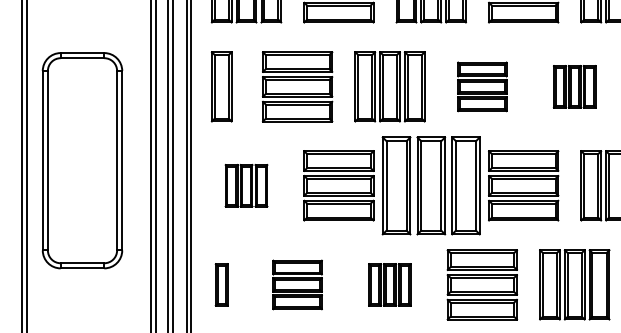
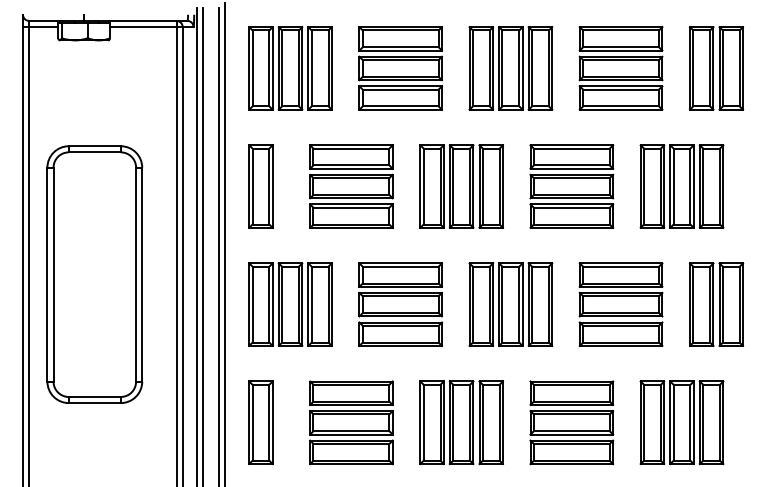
part: (482, 86) -> (571, 186), size x1.43
part: (574, 86) -> (681, 186), size x1.67
part: (246, 185) -> (290, 304), size x1.67
part: (430, 185) -> (510, 304), size x0.71
part: (221, 284) -> (260, 422), size x1.67
part: (297, 284) -> (351, 422), size x1.43
part: (389, 284) -> (461, 422), size x1.67

